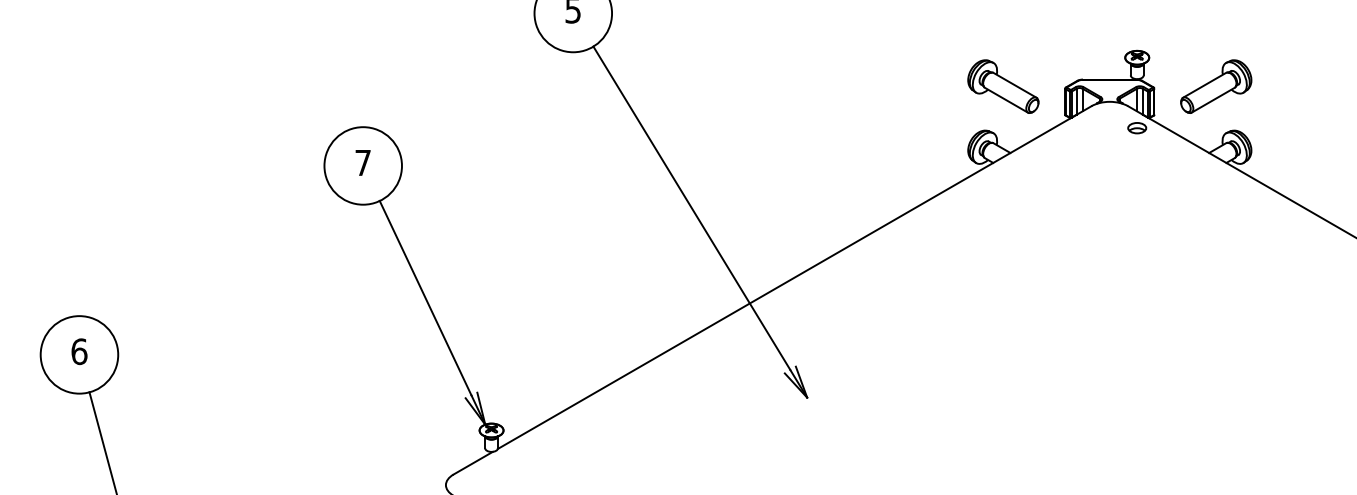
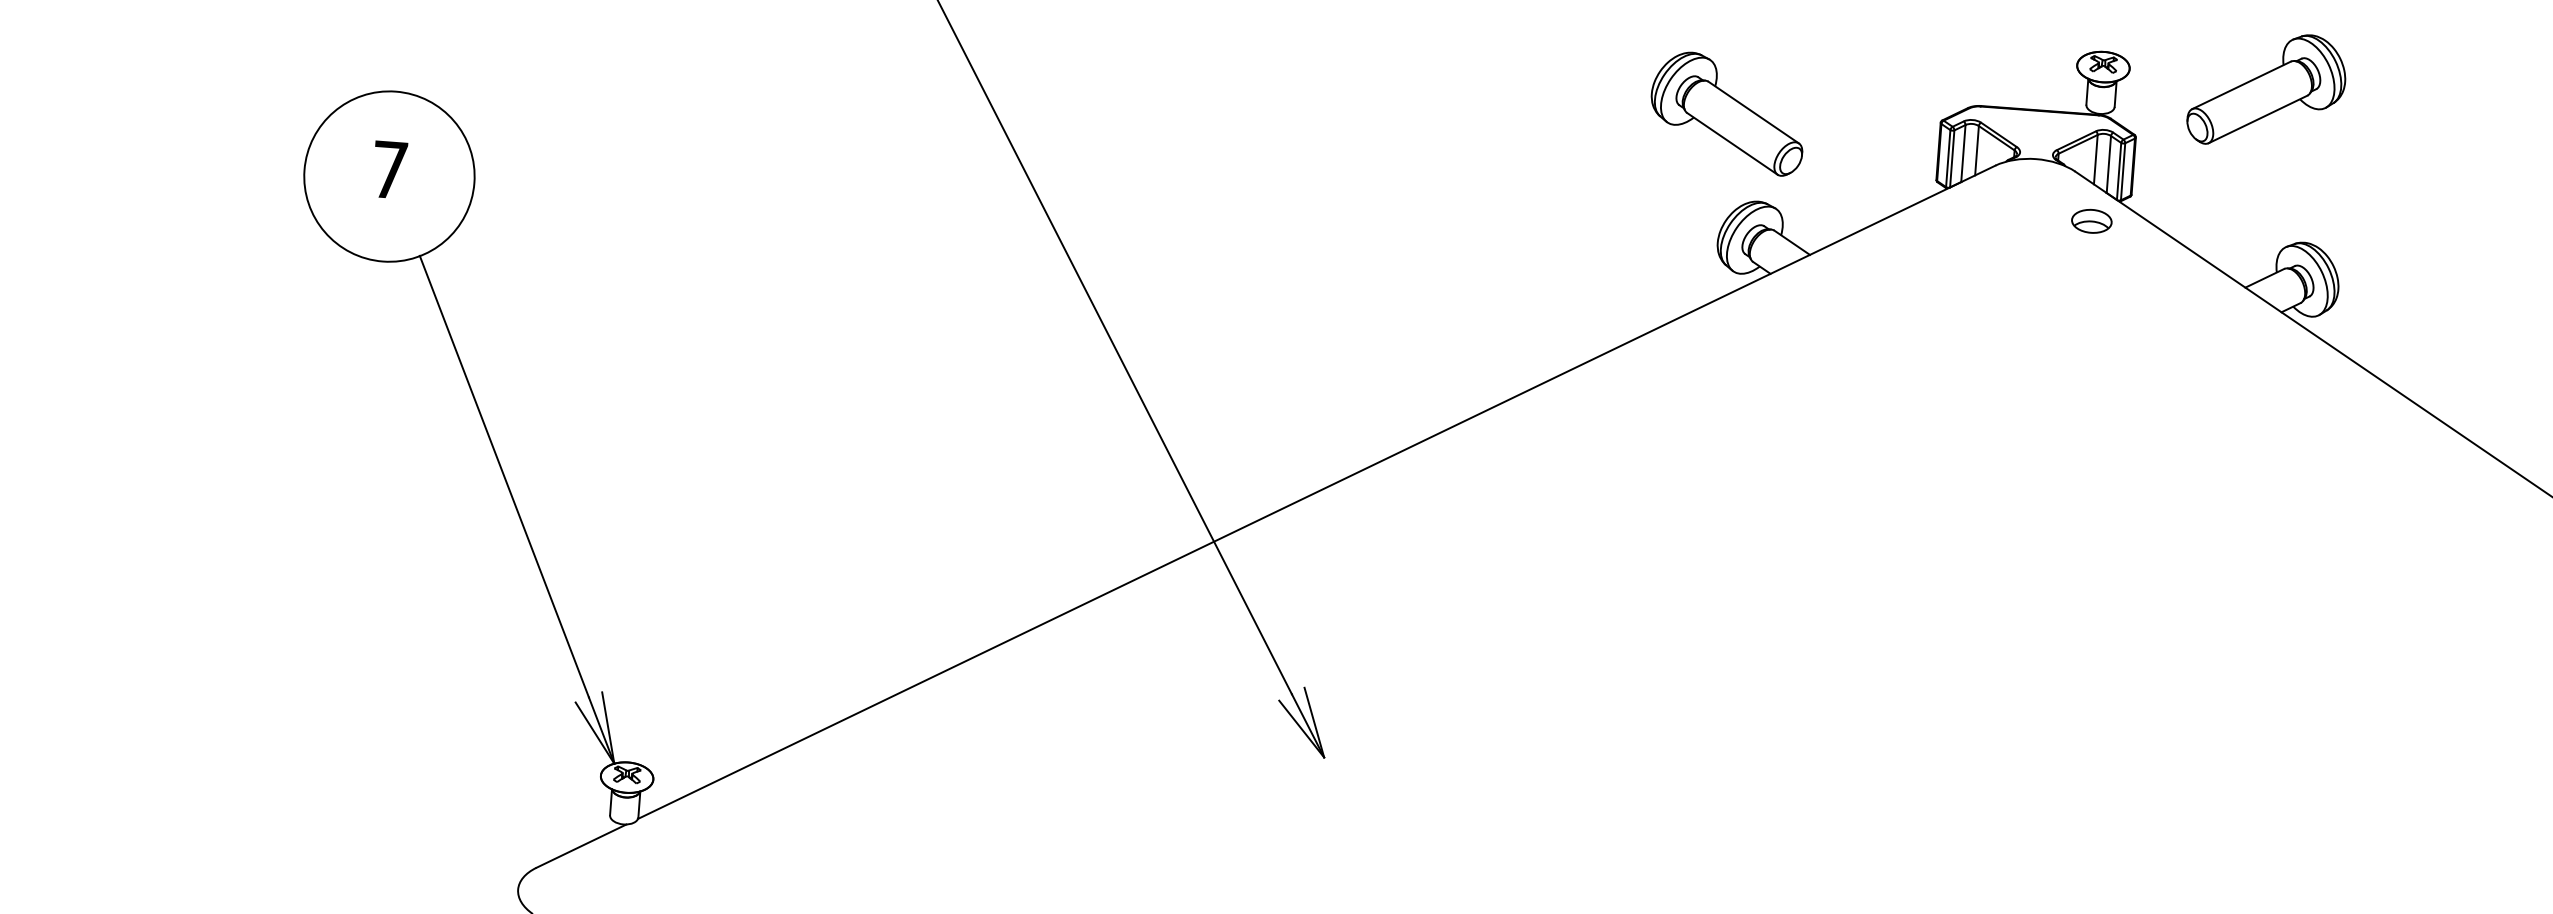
part: (1003, 86) -> (1728, 113), moved
part: (1216, 86) -> (2267, 89), moved

